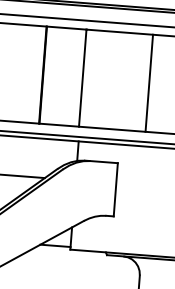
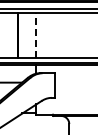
line: (83, 76) -> (36, 34), solid -> dashed
line: (148, 81) -> (66, 34), removed

